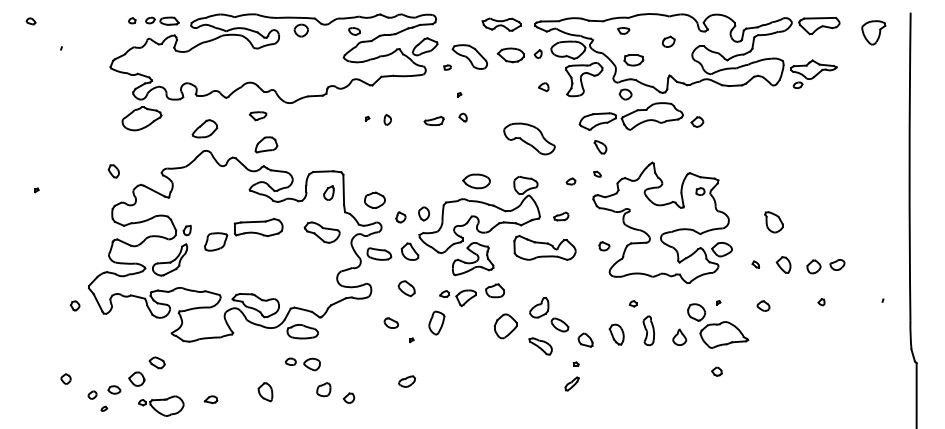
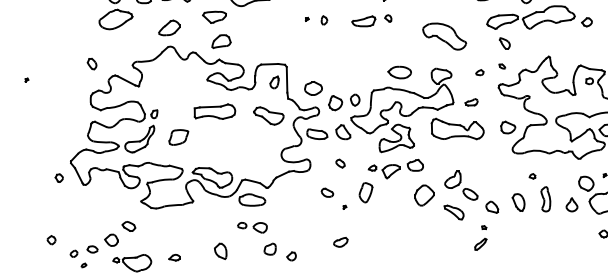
part: (257, 115) -> (213, 16), size x1.67
part: (433, 120) -> (363, 20), size x1.43
part: (400, 217) -> (335, 103), size x1.67
part: (216, 241) -> (179, 137), moved
part: (604, 246) -> (508, 127), size x1.67
part: (406, 288) -> (340, 163), size x0.62

